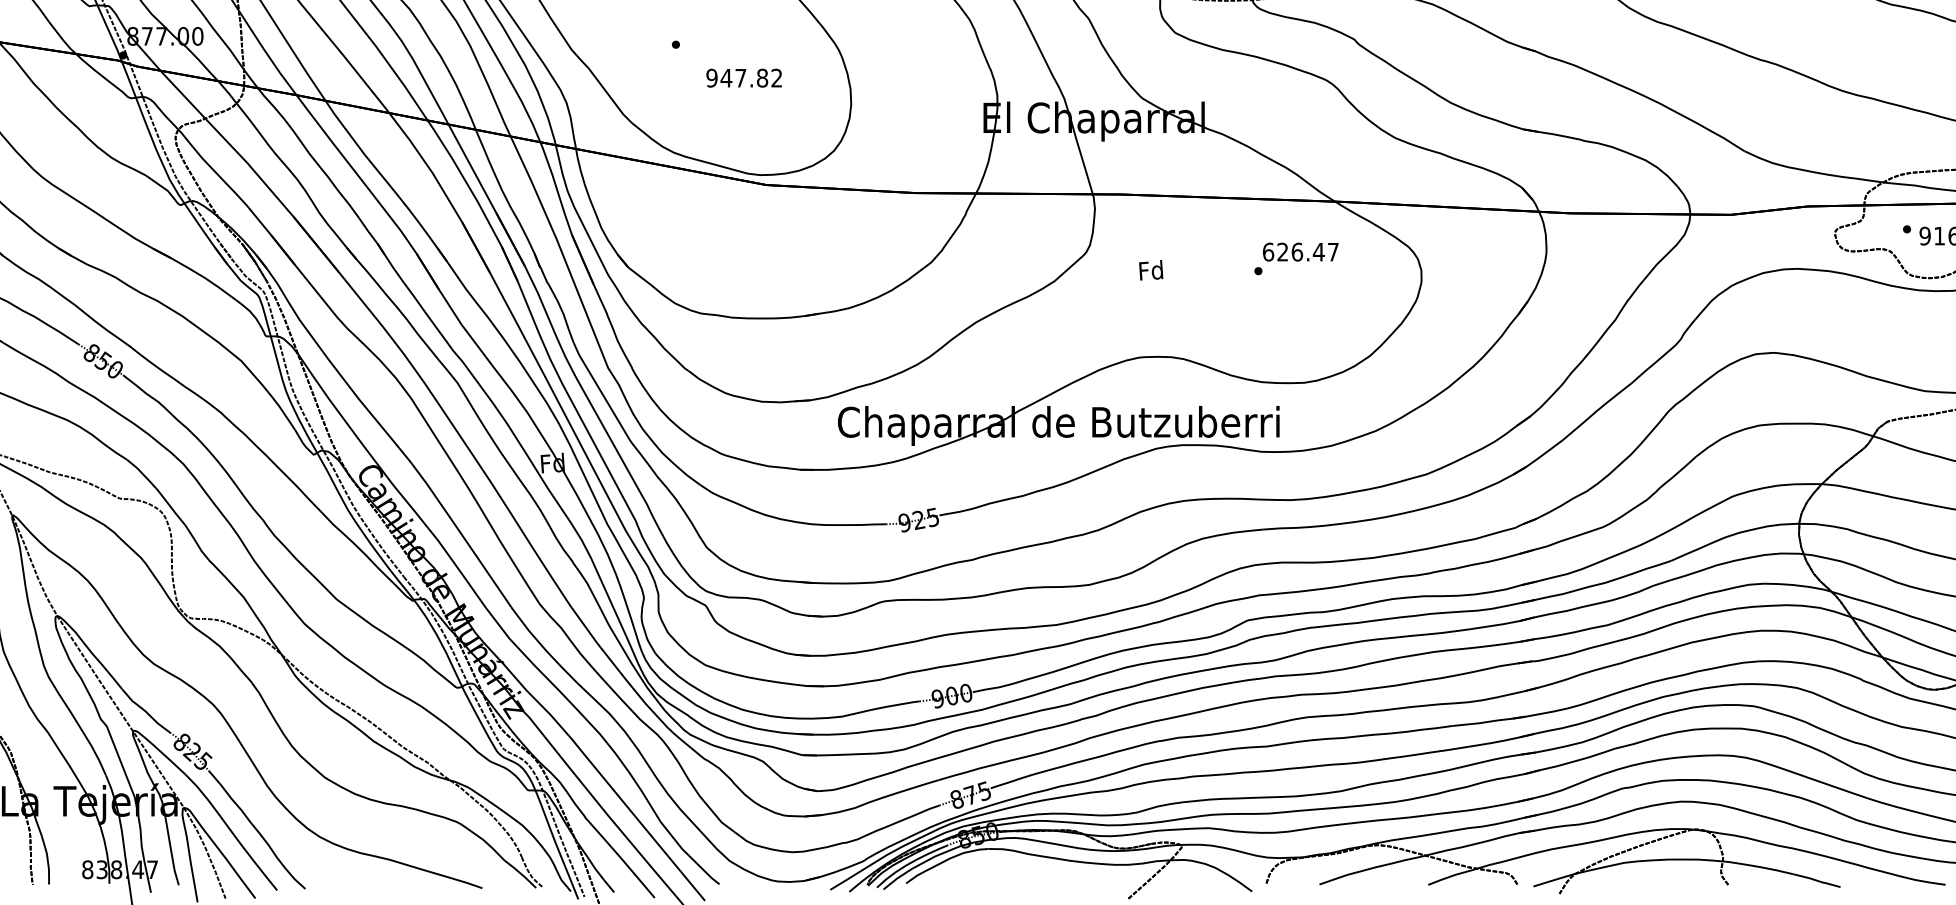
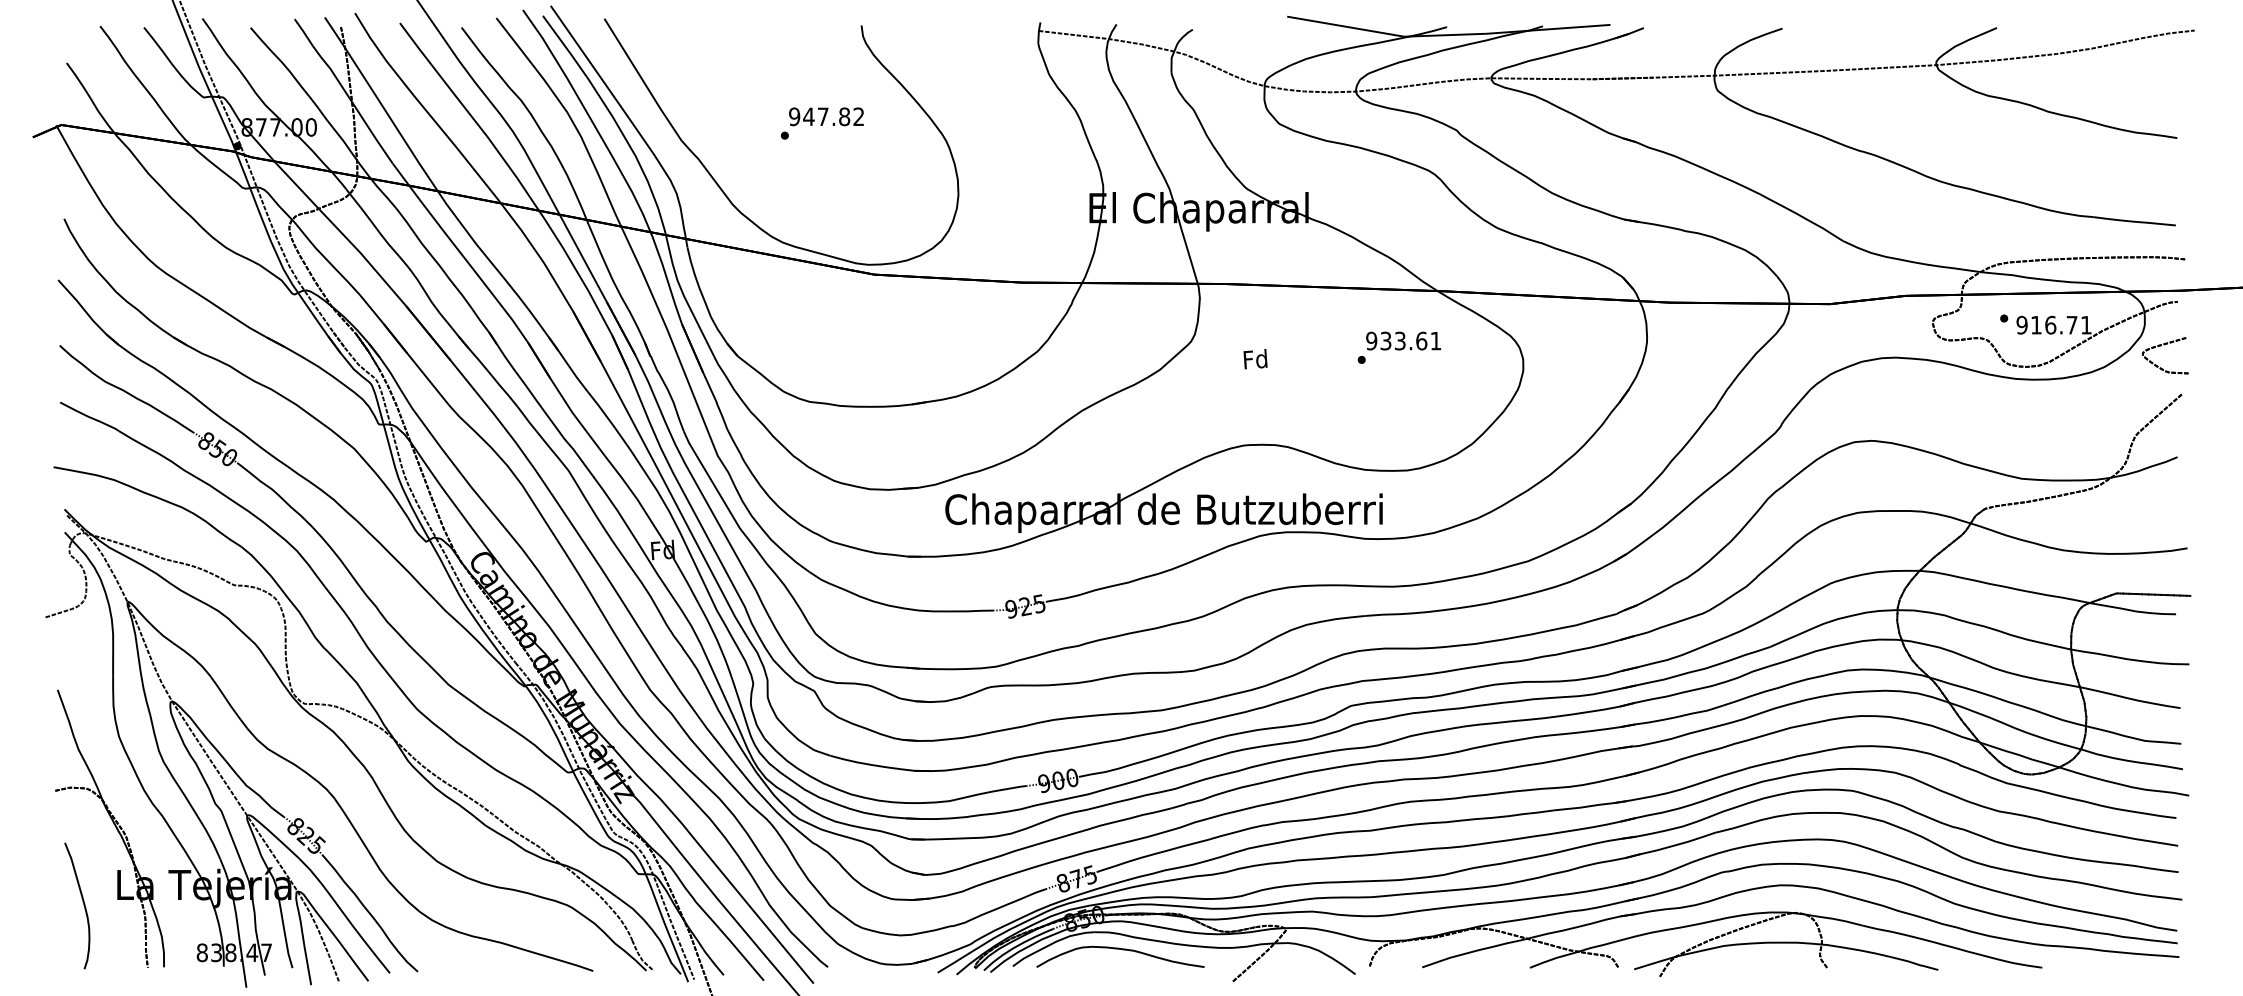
text: (744, 77) -> (826, 116), moved
text: (1300, 251) -> (1403, 340), 626.47 -> 933.61
curve: (1016, 867) -> (1122, 950), added

